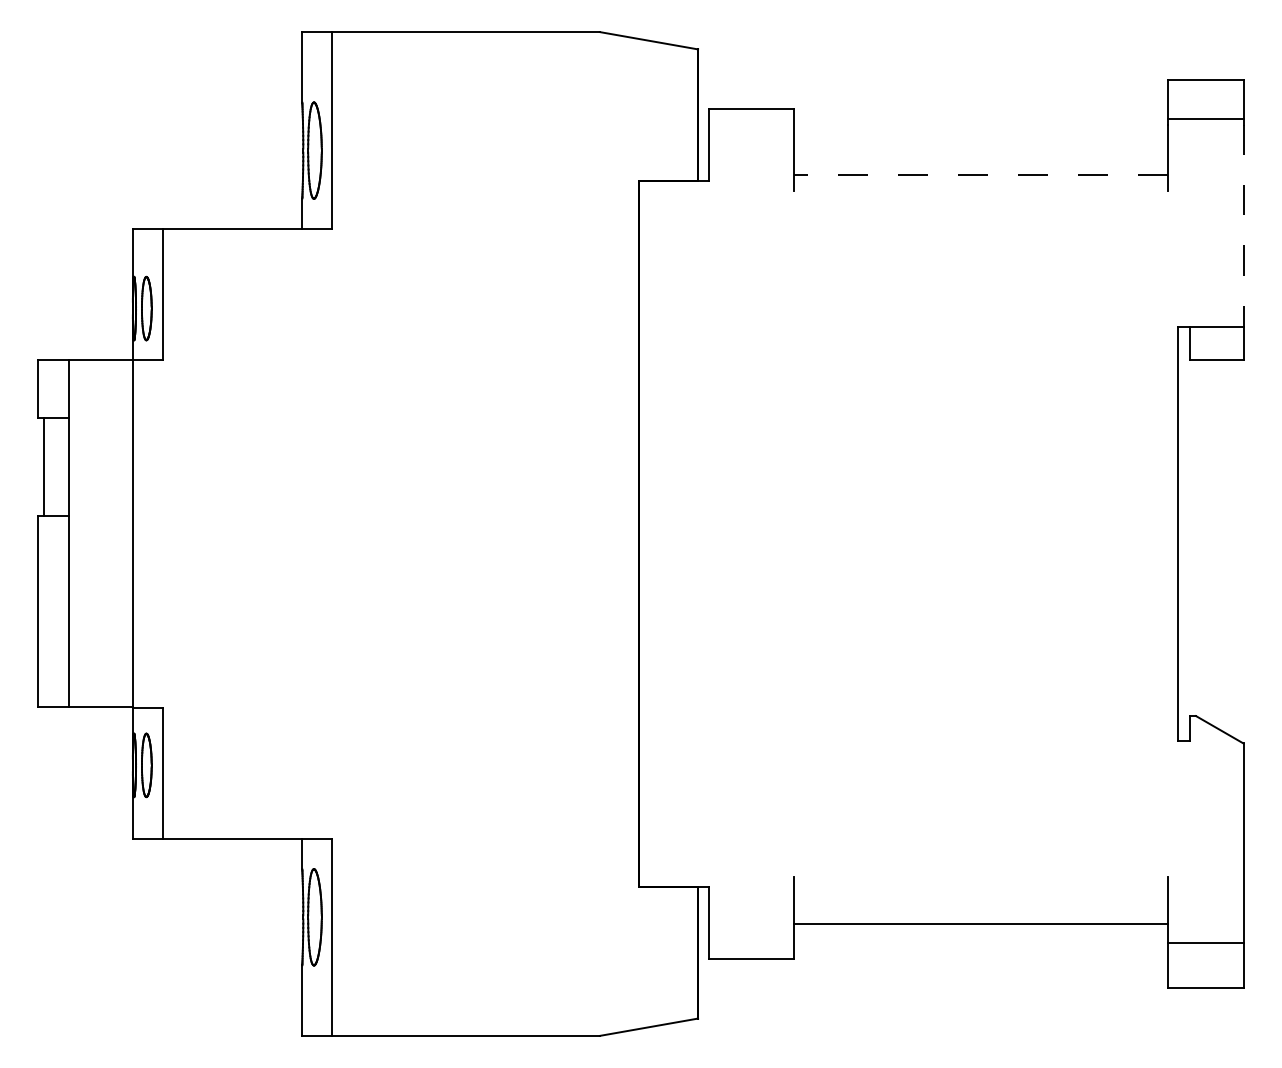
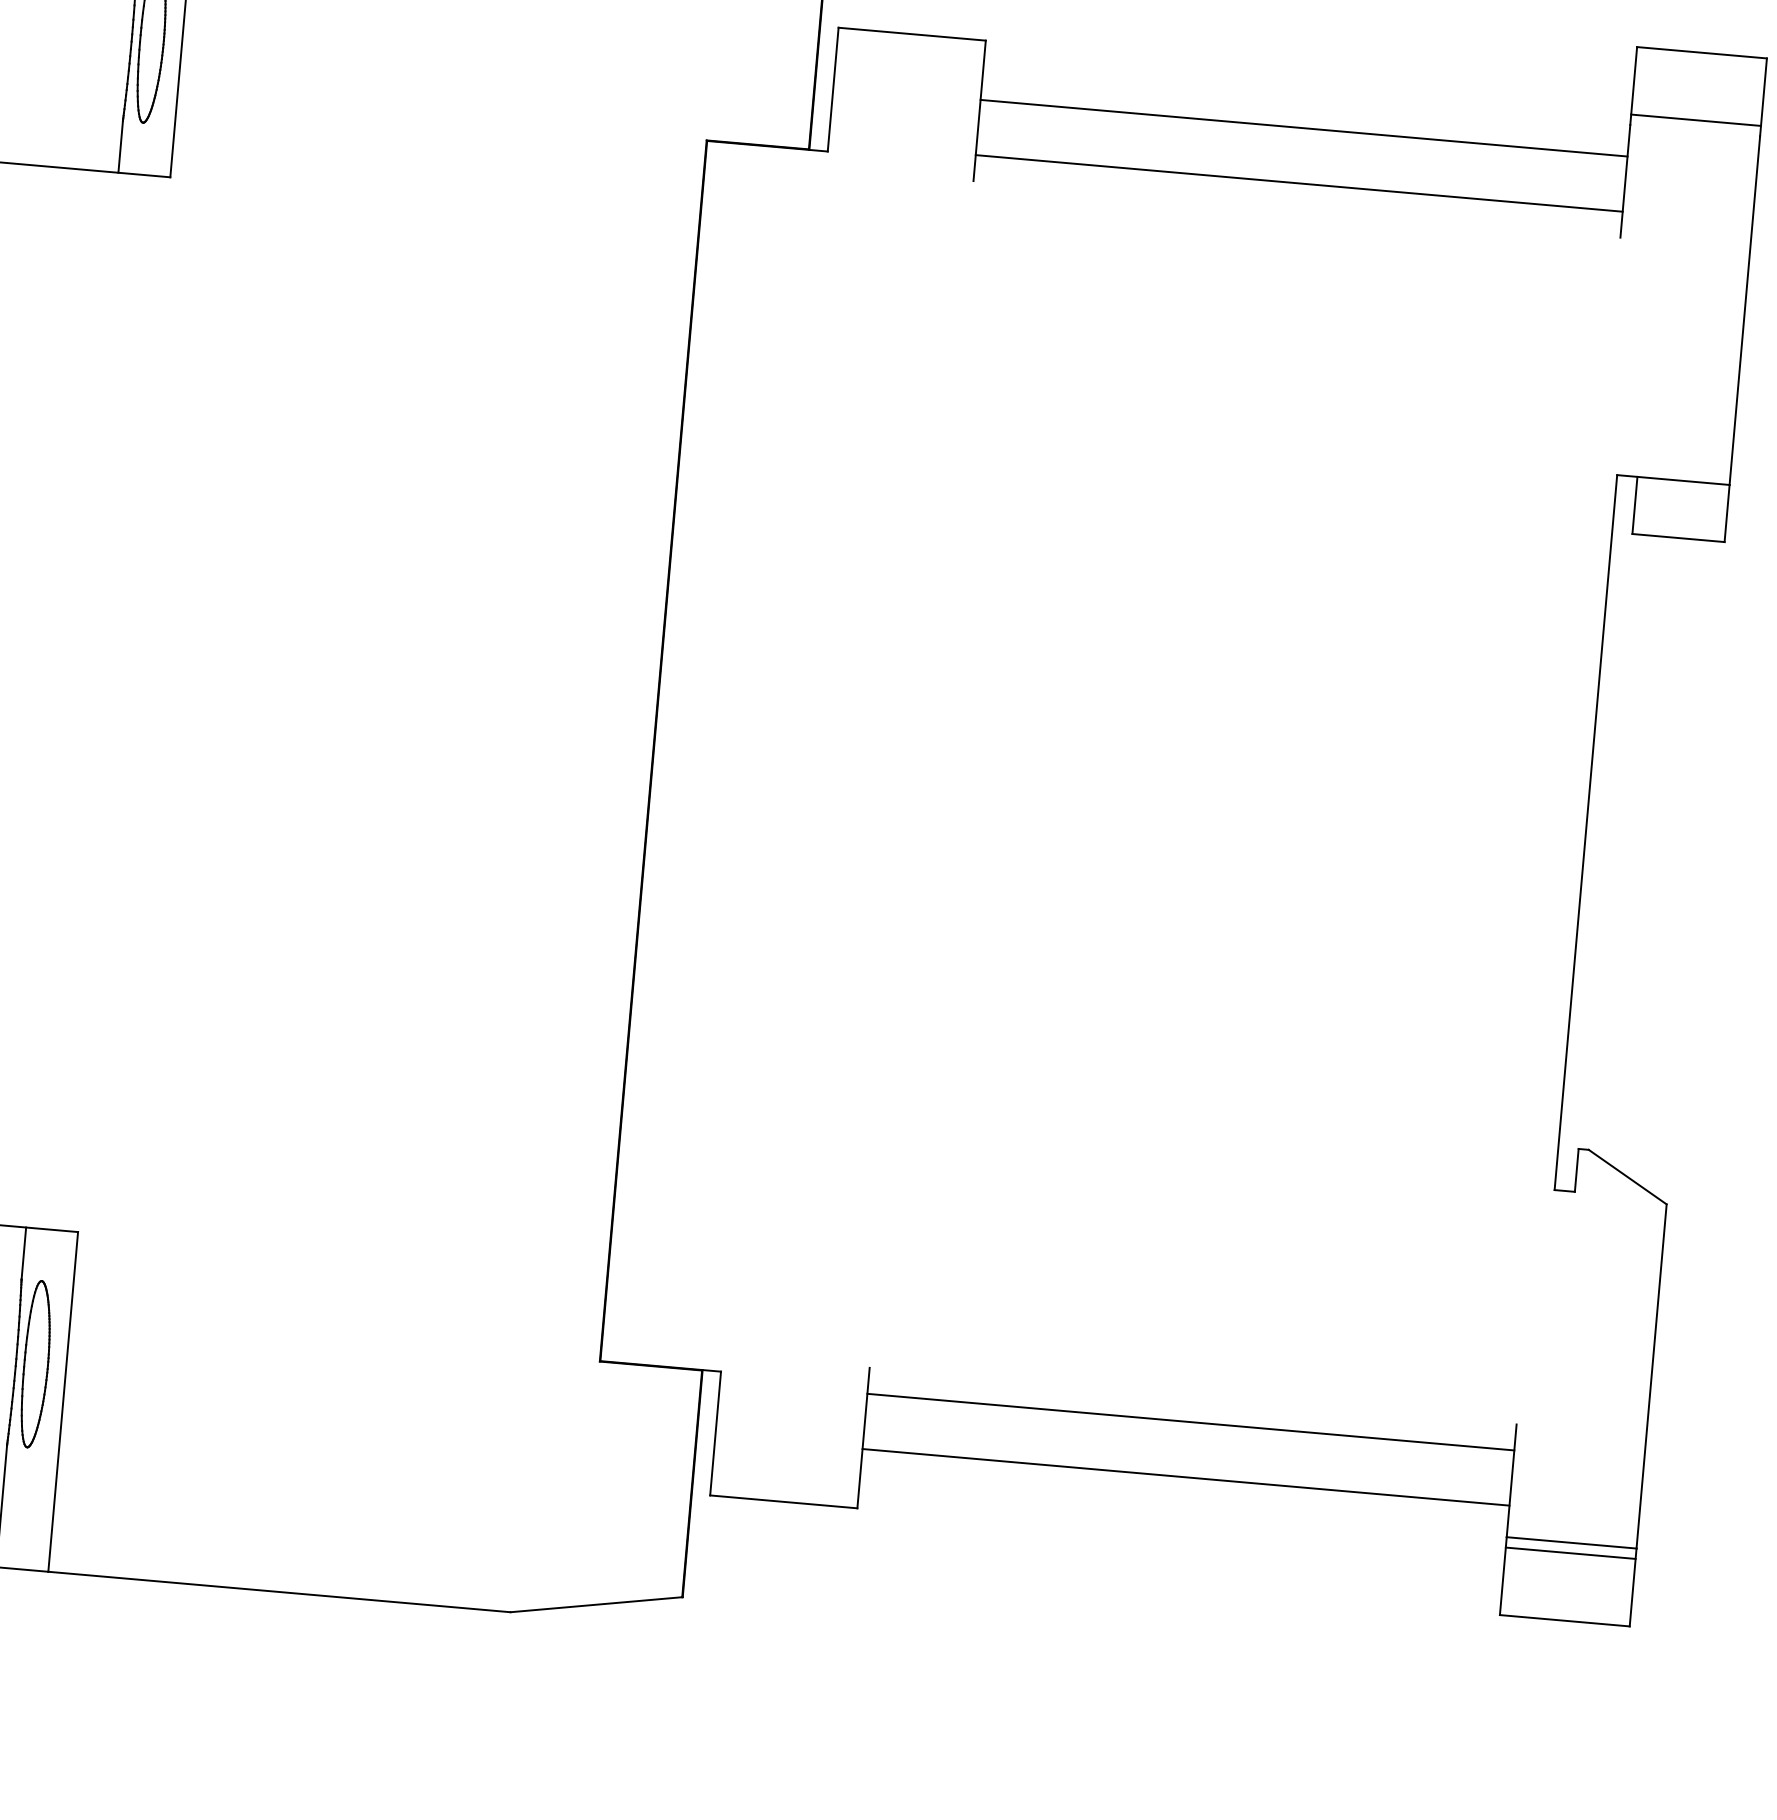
line: (980, 143) -> (1302, 128), added
line: (980, 175) -> (1298, 183), dashed -> solid
line: (1243, 226) -> (1744, 311), dashed -> solid
line: (980, 892) -> (1189, 1422), added
line: (1205, 948) -> (1569, 1552), added

